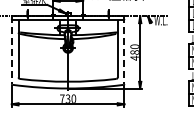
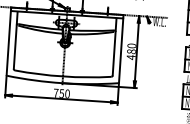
line: (11, 50) -> (8, 41), dashed -> solid
line: (124, 50) -> (121, 49), dashed -> solid
text: (68, 97) -> (62, 92), 730 -> 750

